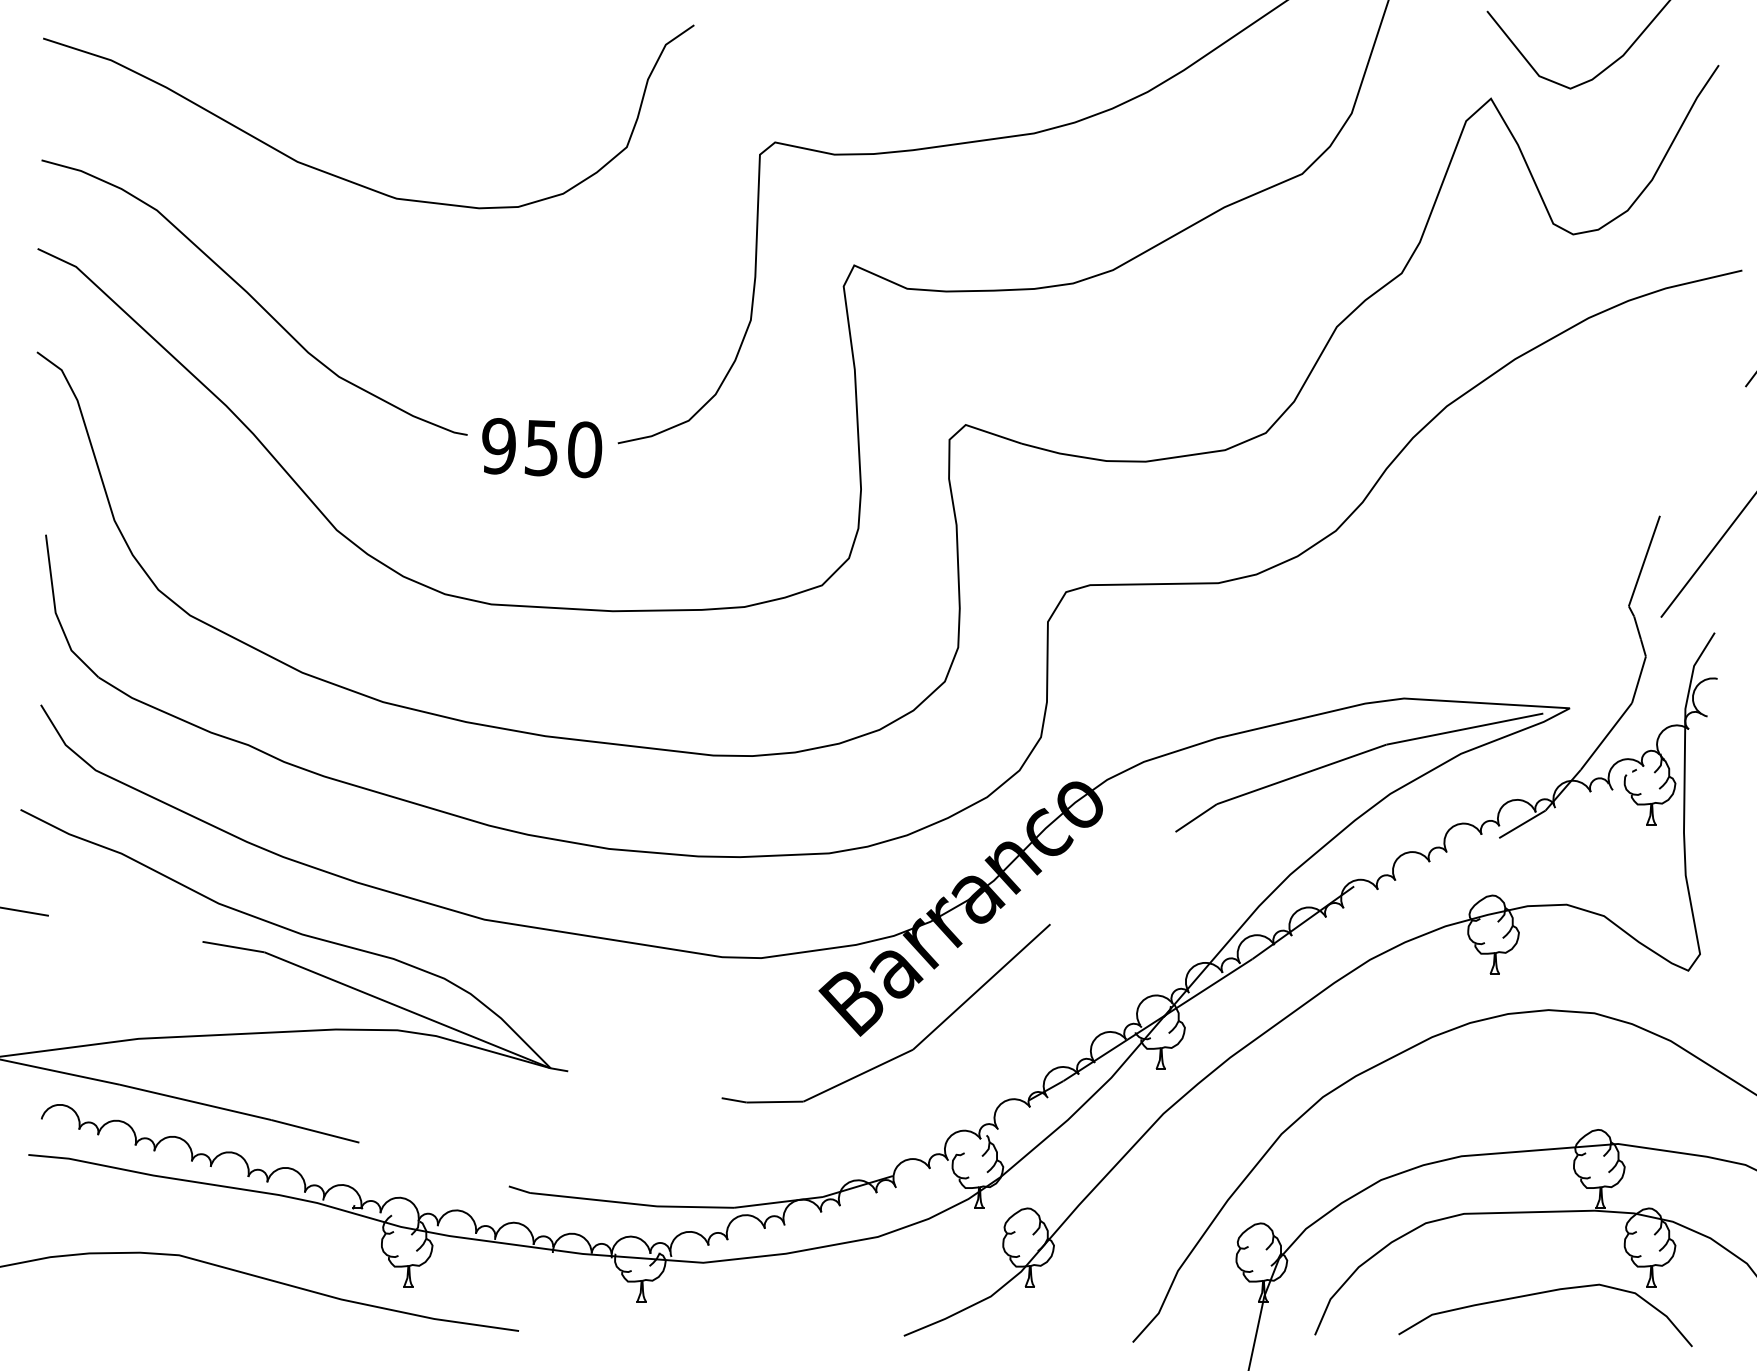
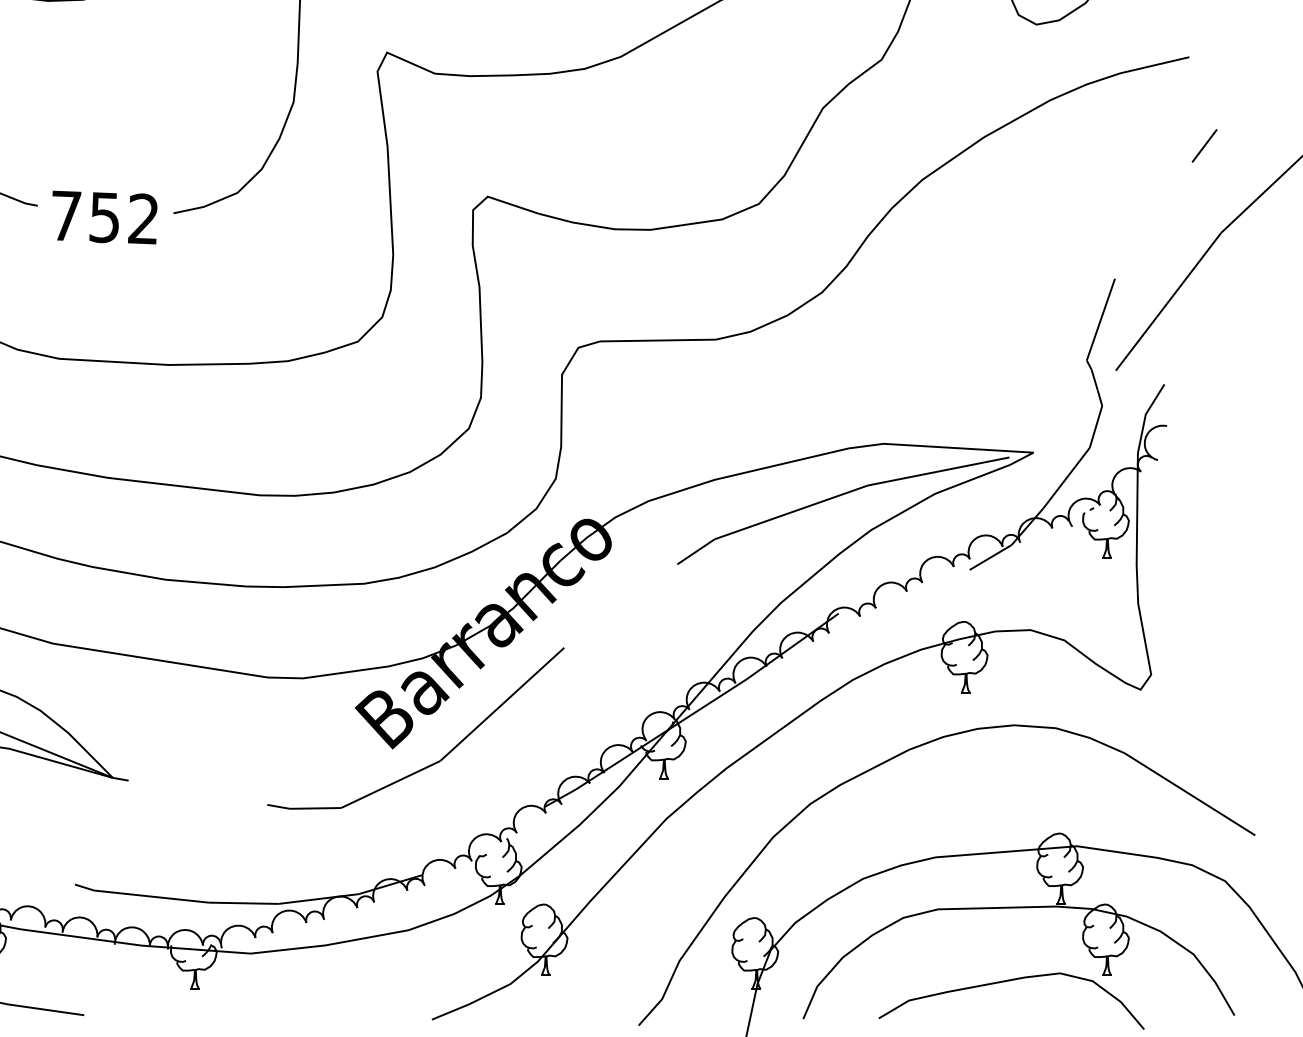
text: (542, 448) -> (105, 217), 950 -> 752

